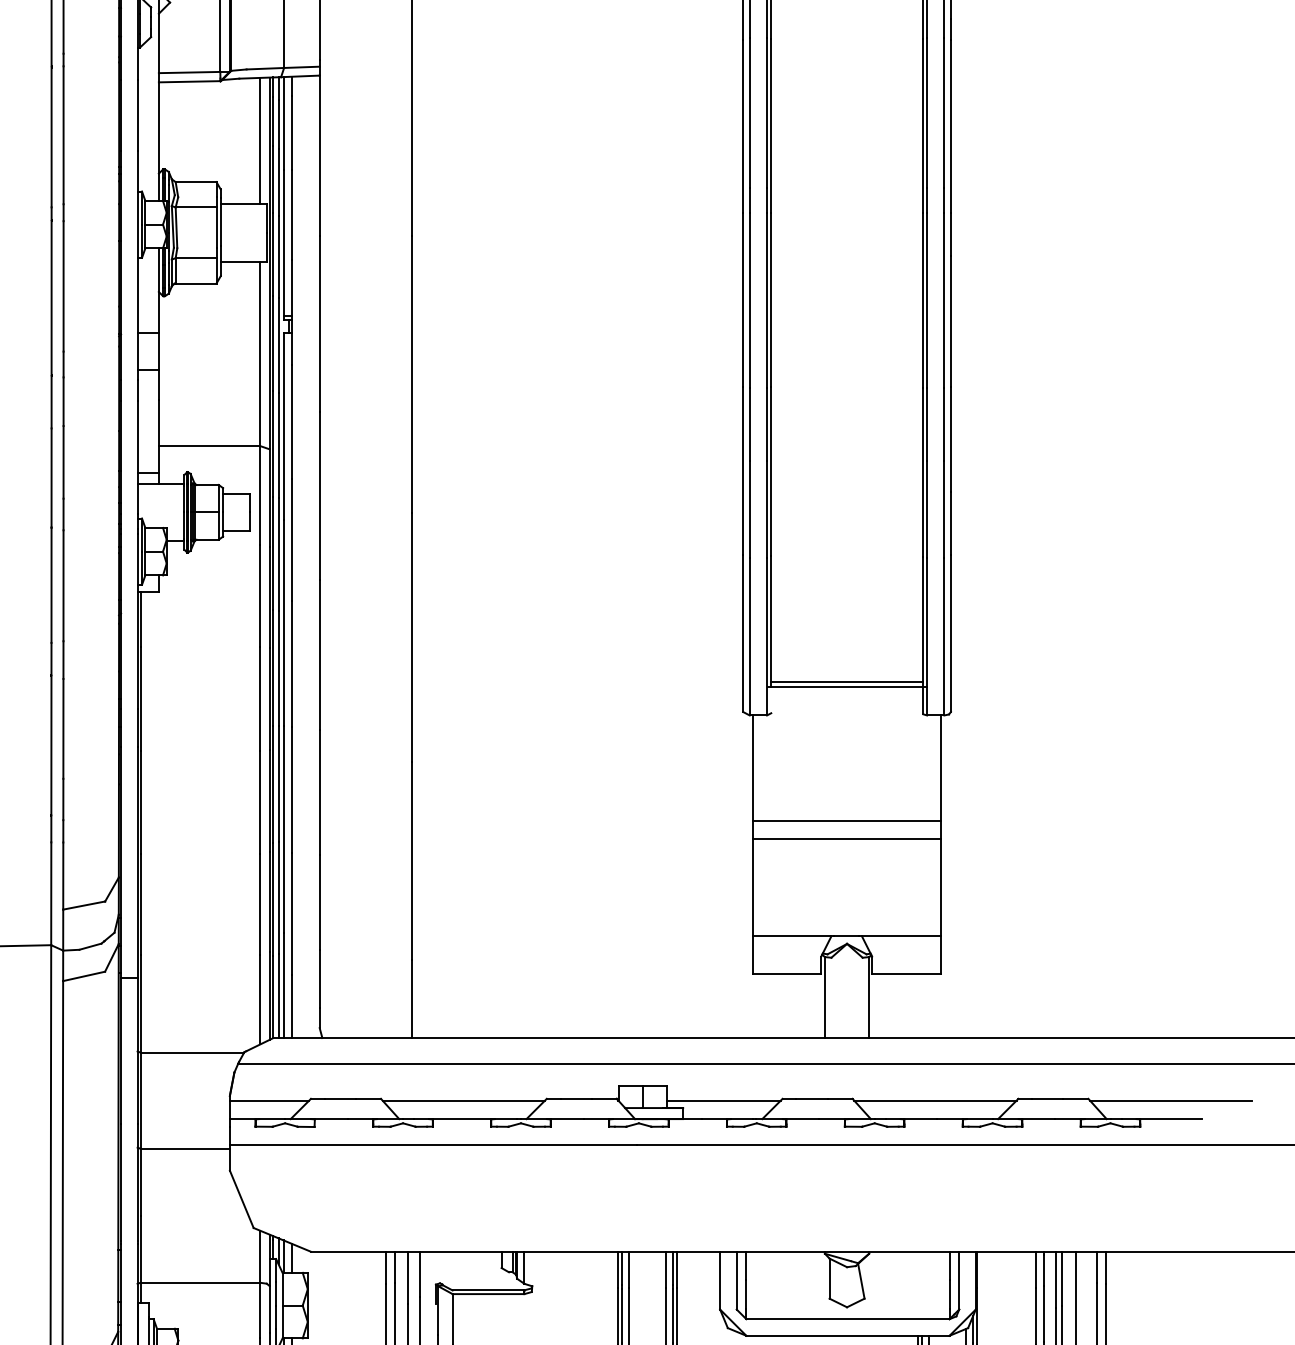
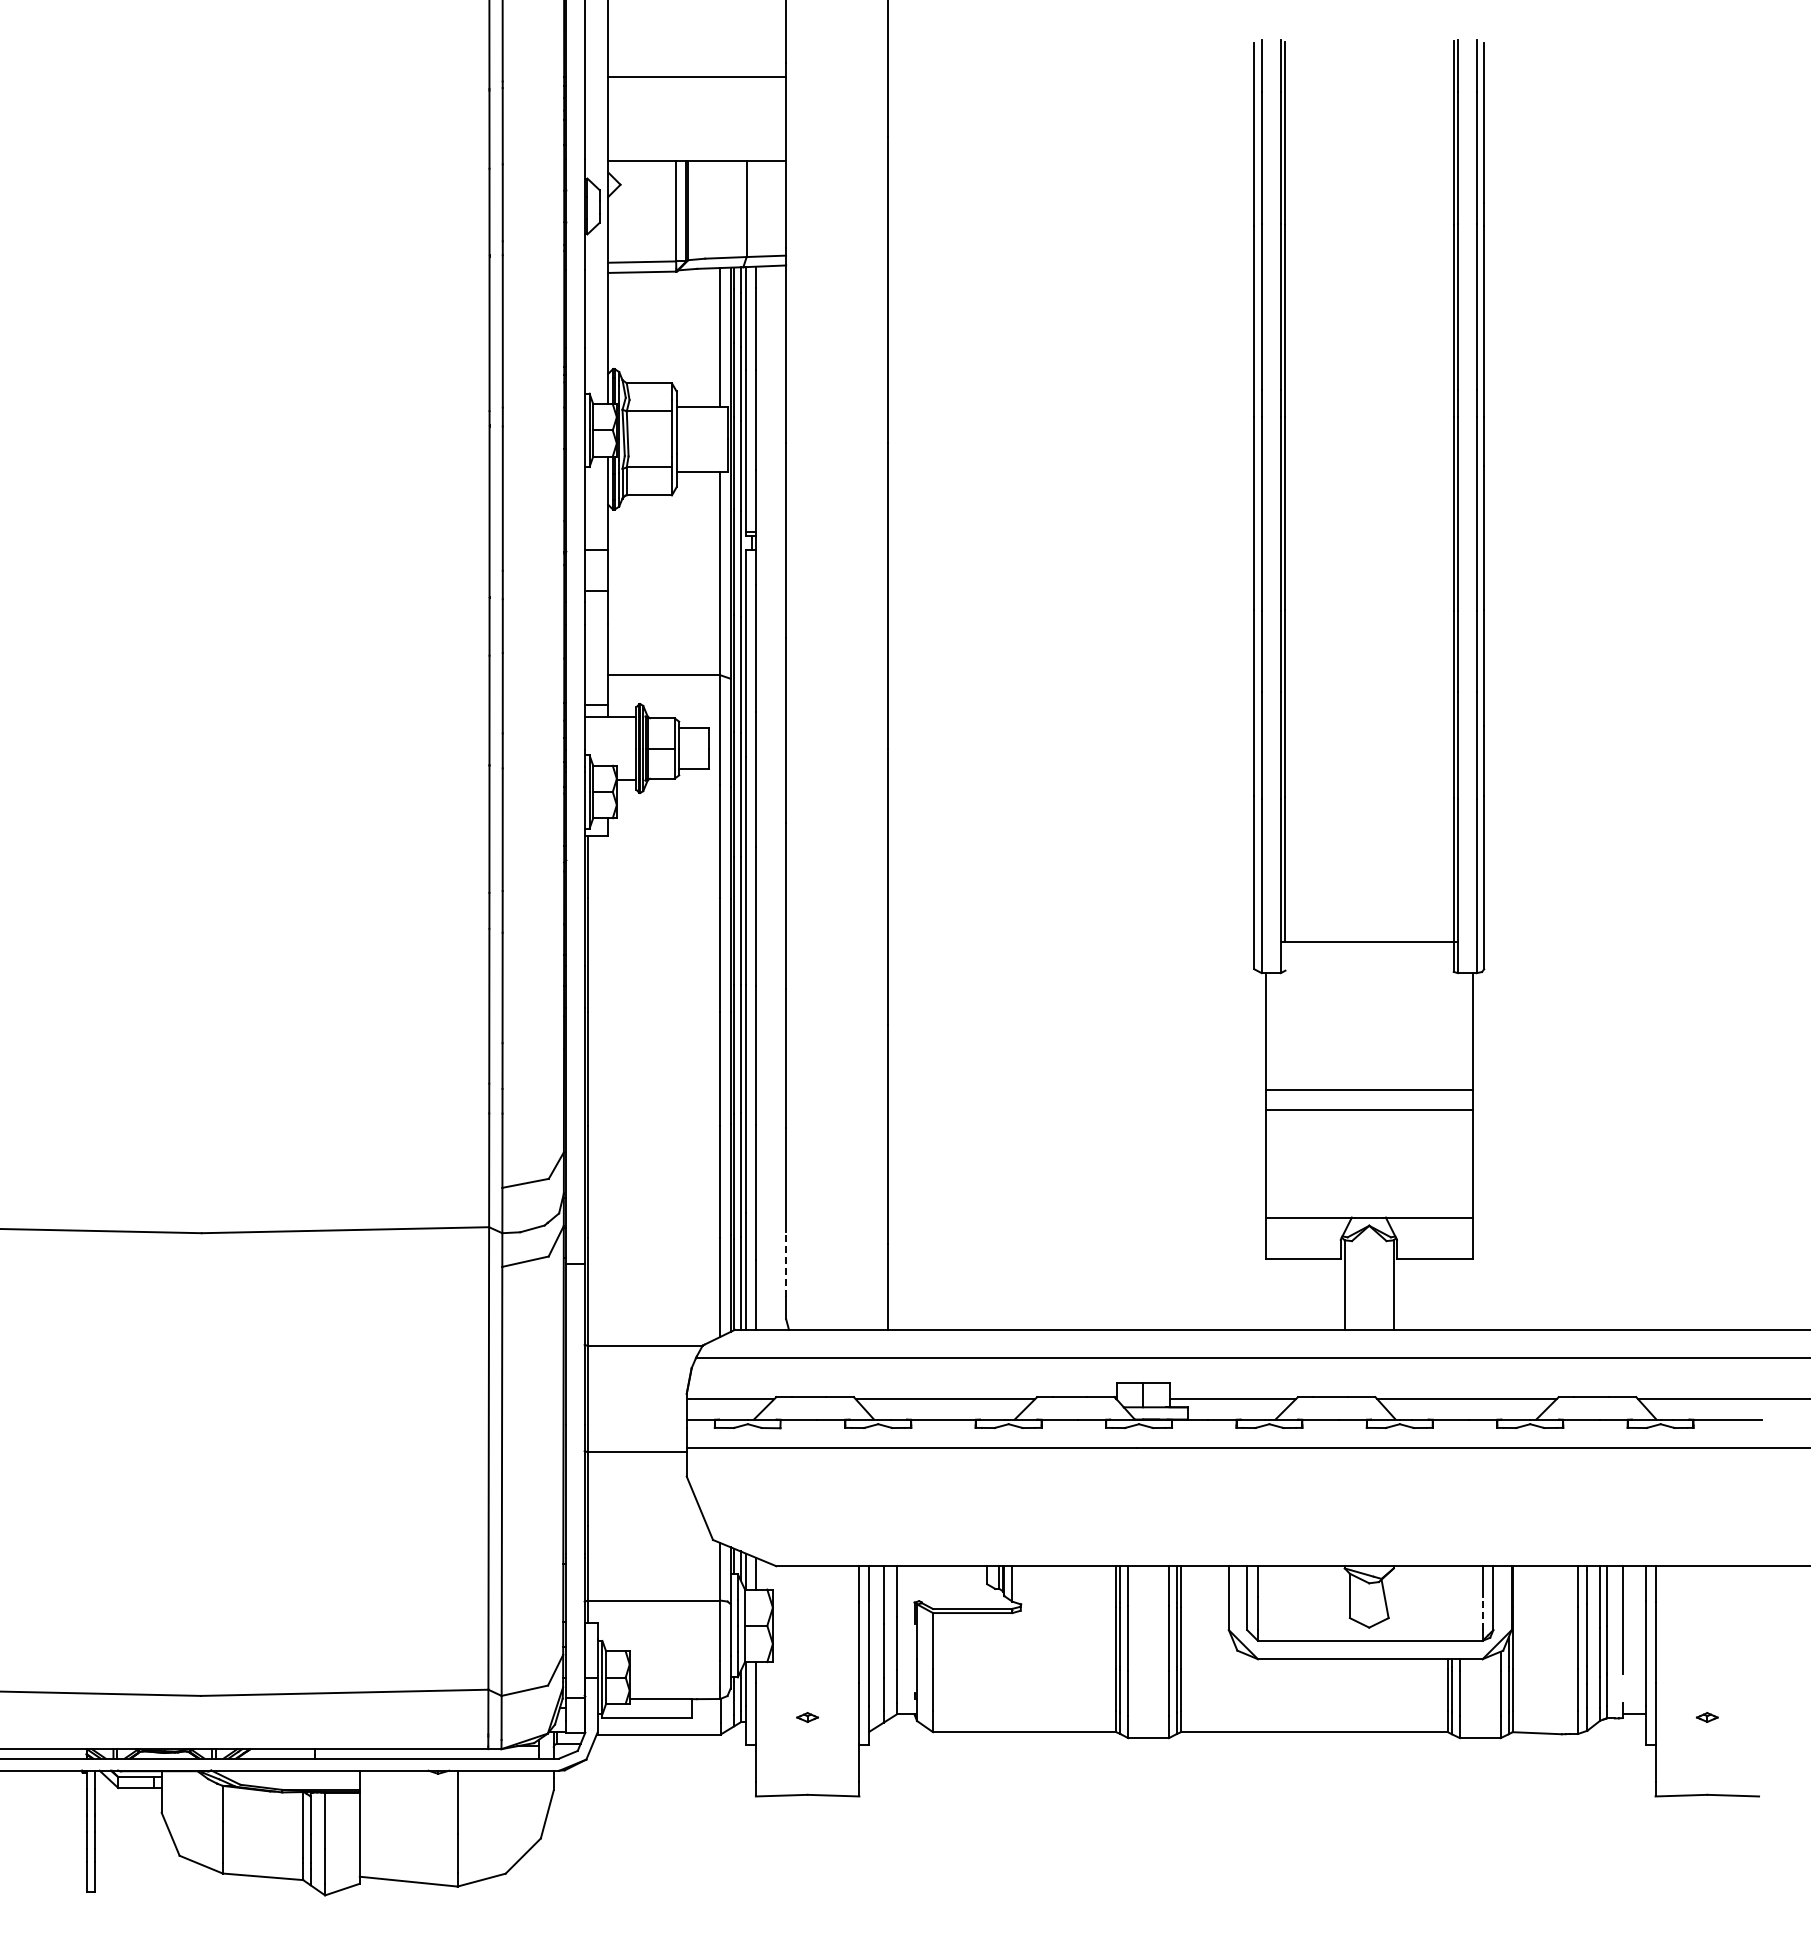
line: (847, 681) -> (1369, 935), removed
line: (320, 978) -> (786, 1264), solid -> dashed
line: (949, 1293) -> (1482, 1612), solid -> dashed

